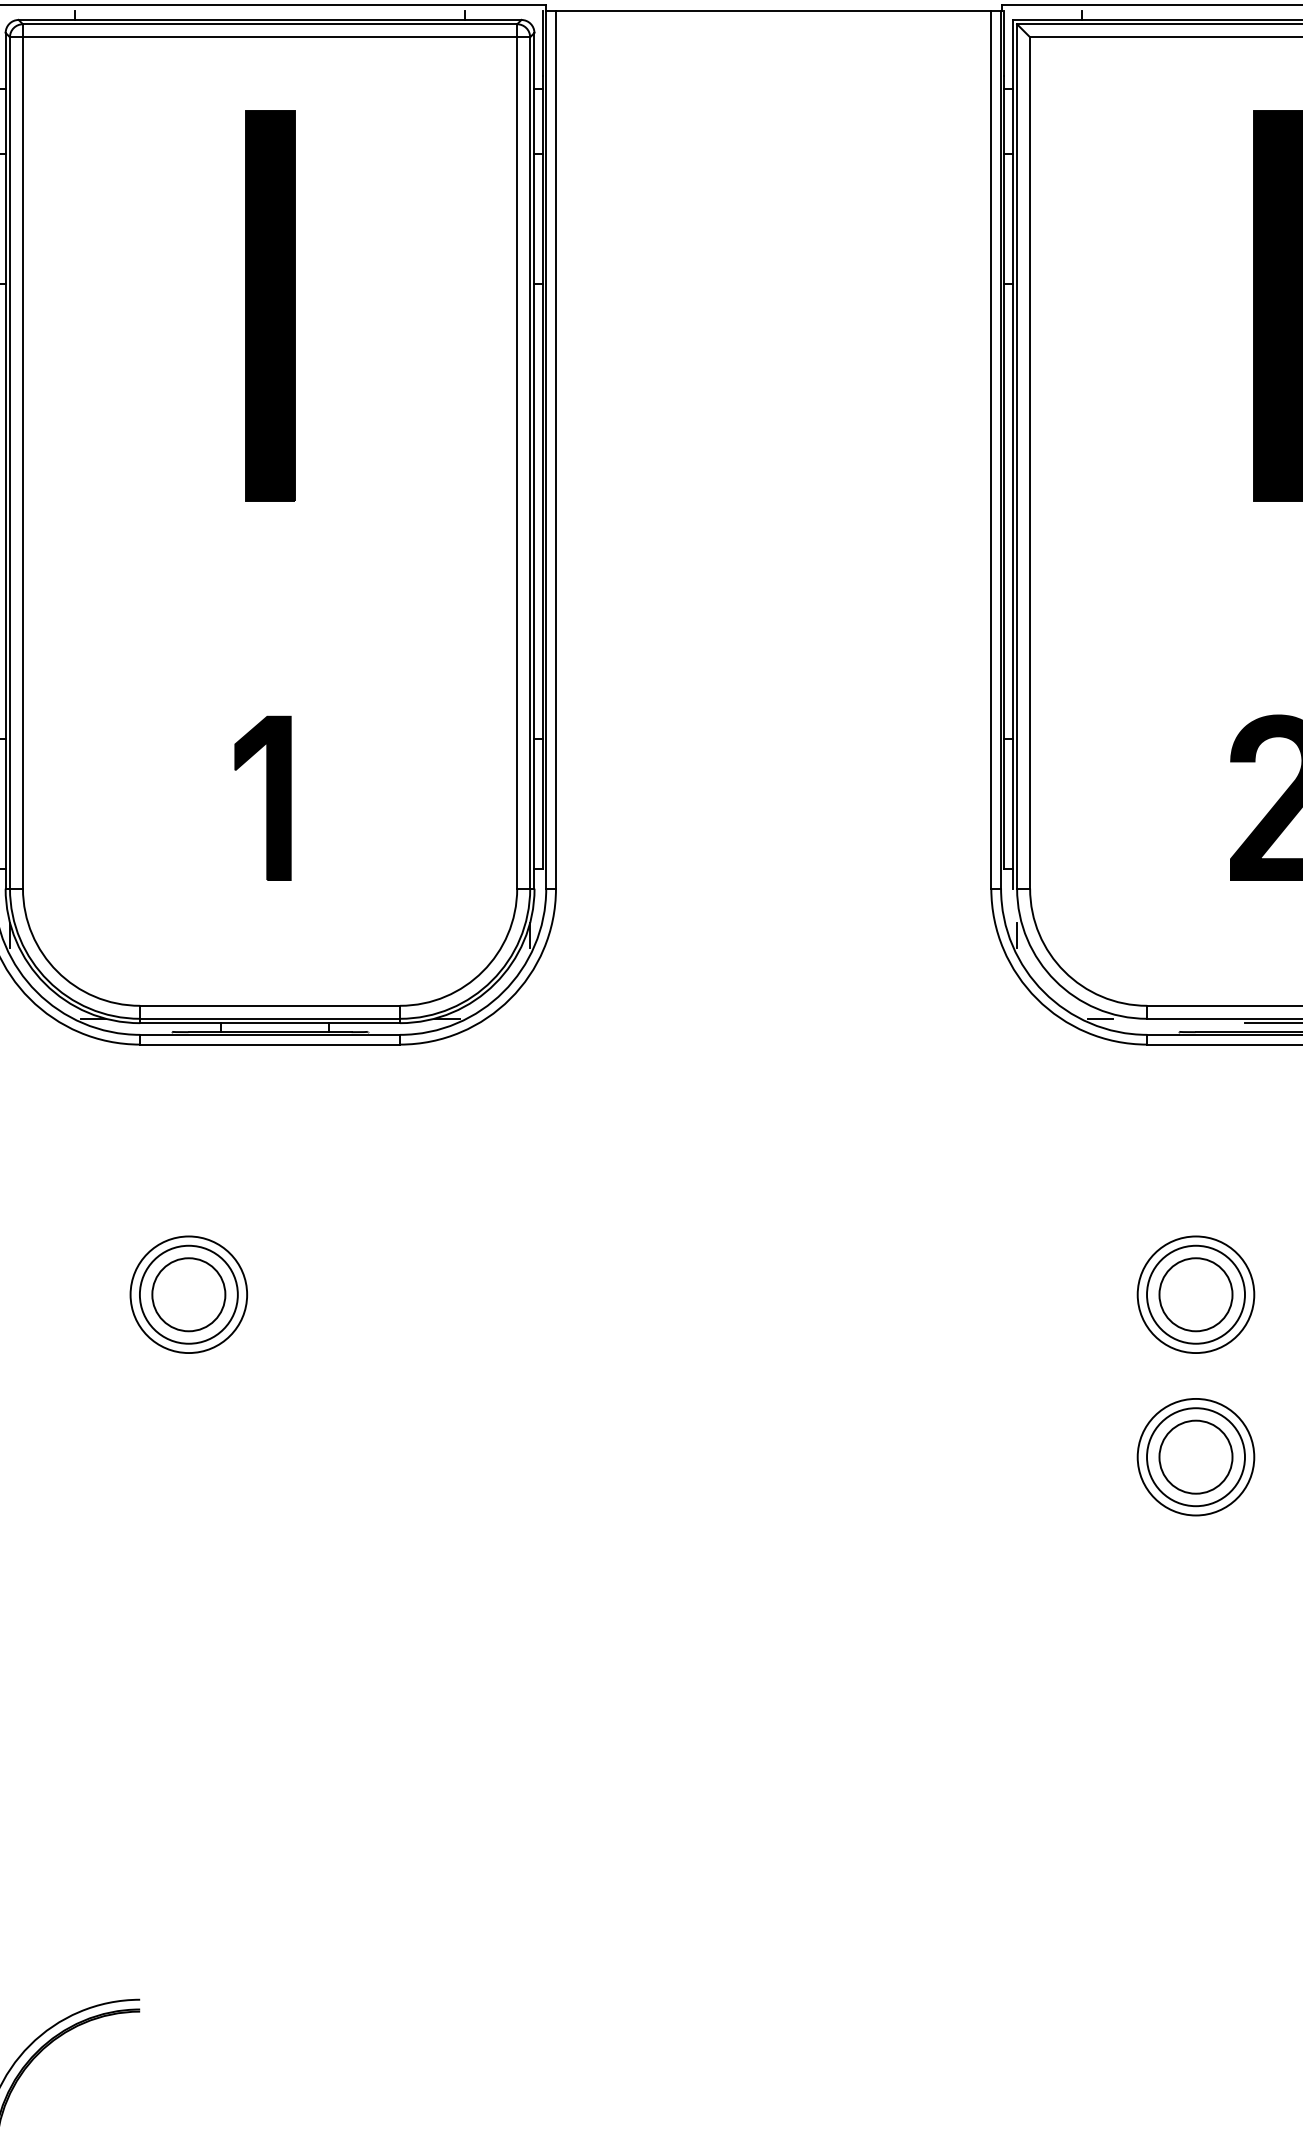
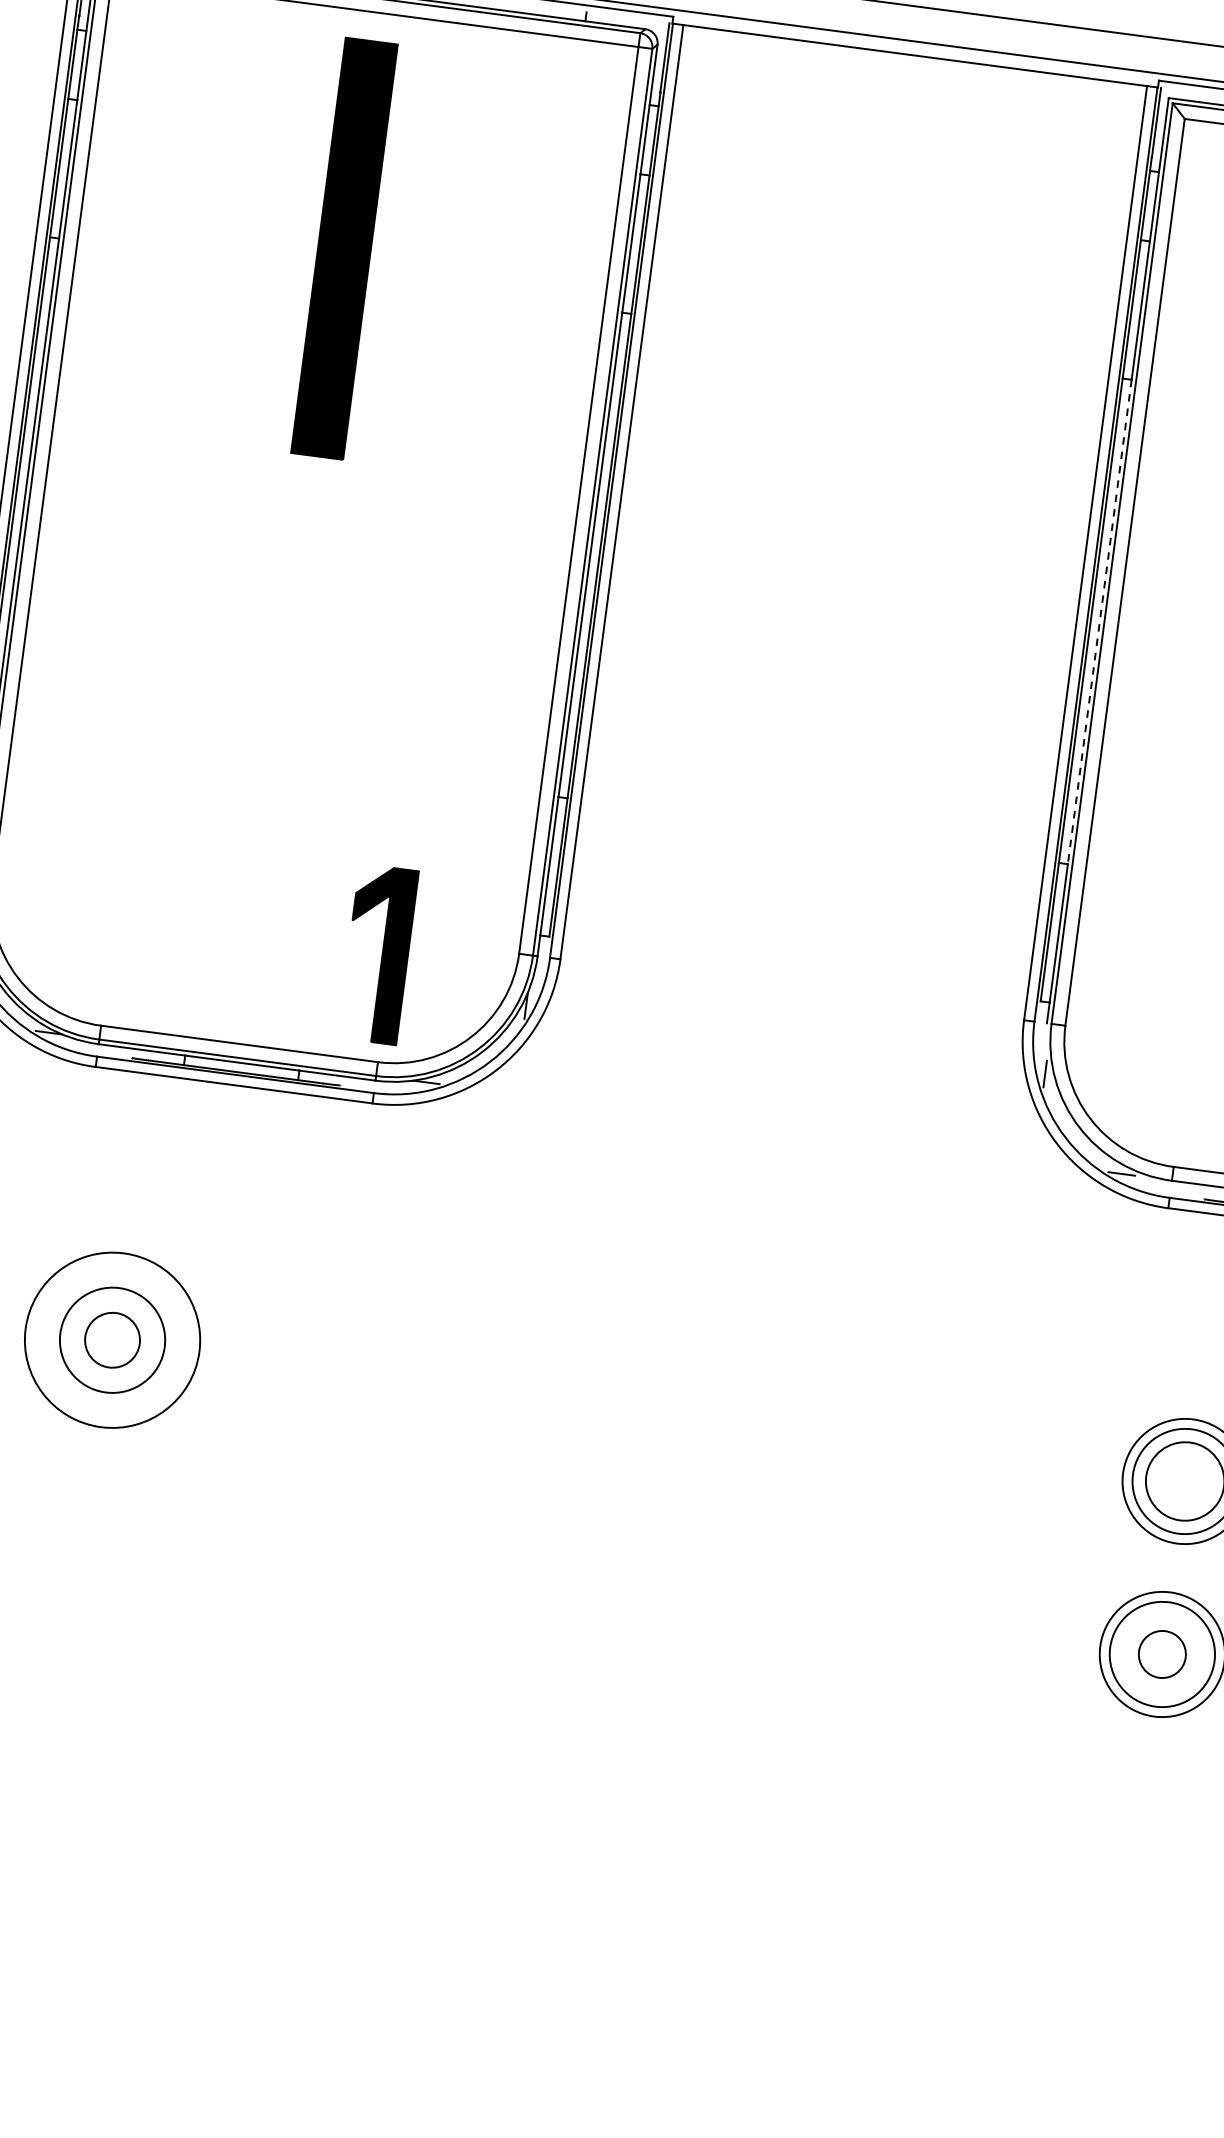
part: (270, 305) -> (344, 248), moved
line: (1012, 512) -> (1099, 622), solid -> dashed
part: (262, 797) -> (377, 953), moved
circle: (188, 1294) -> (112, 1339), size x0.7
circle: (188, 1294) -> (112, 1339), size x1.4
circle: (1195, 1456) -> (1161, 1653), size x0.6

